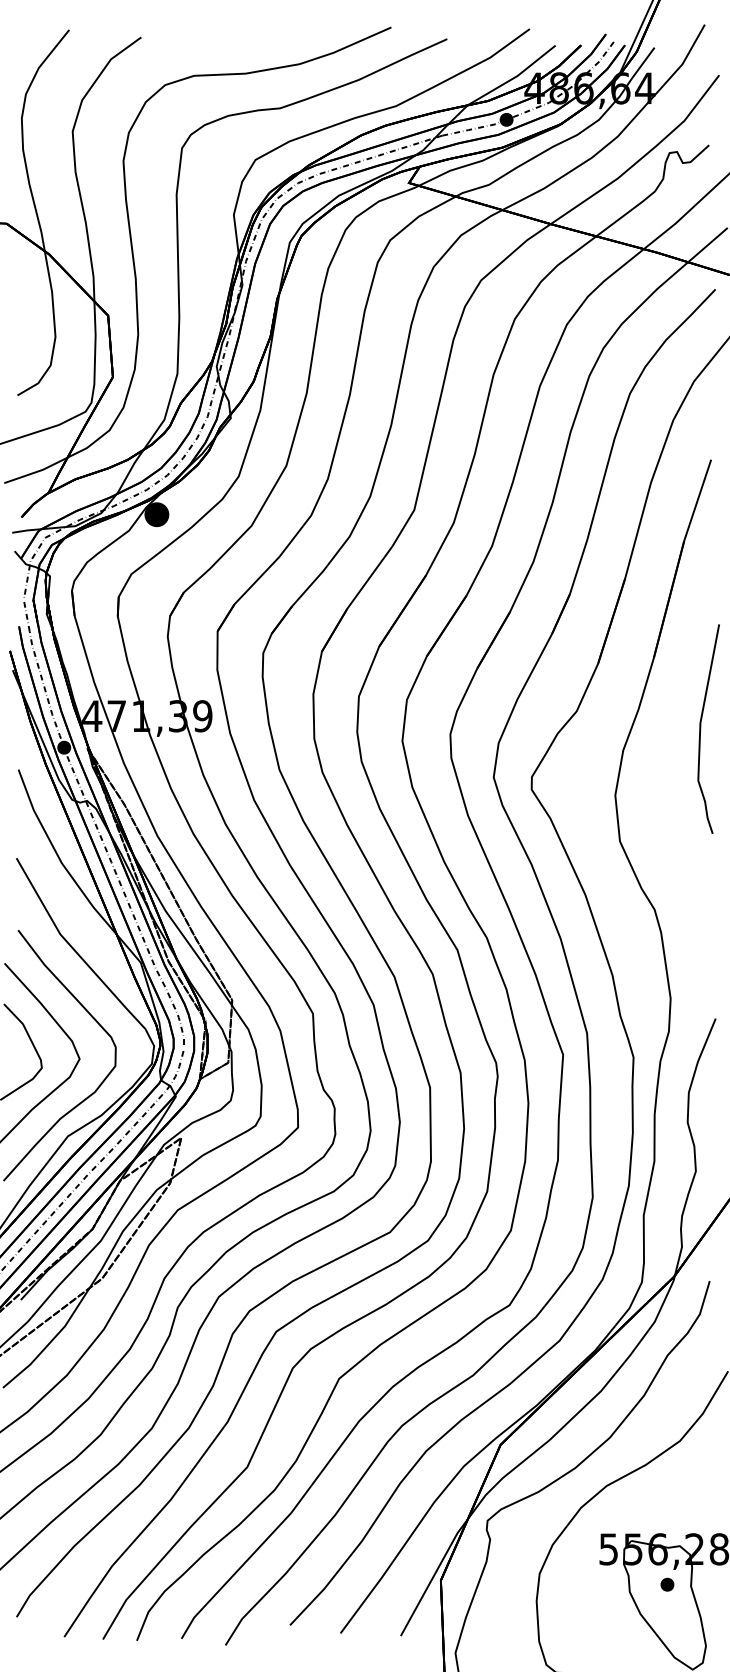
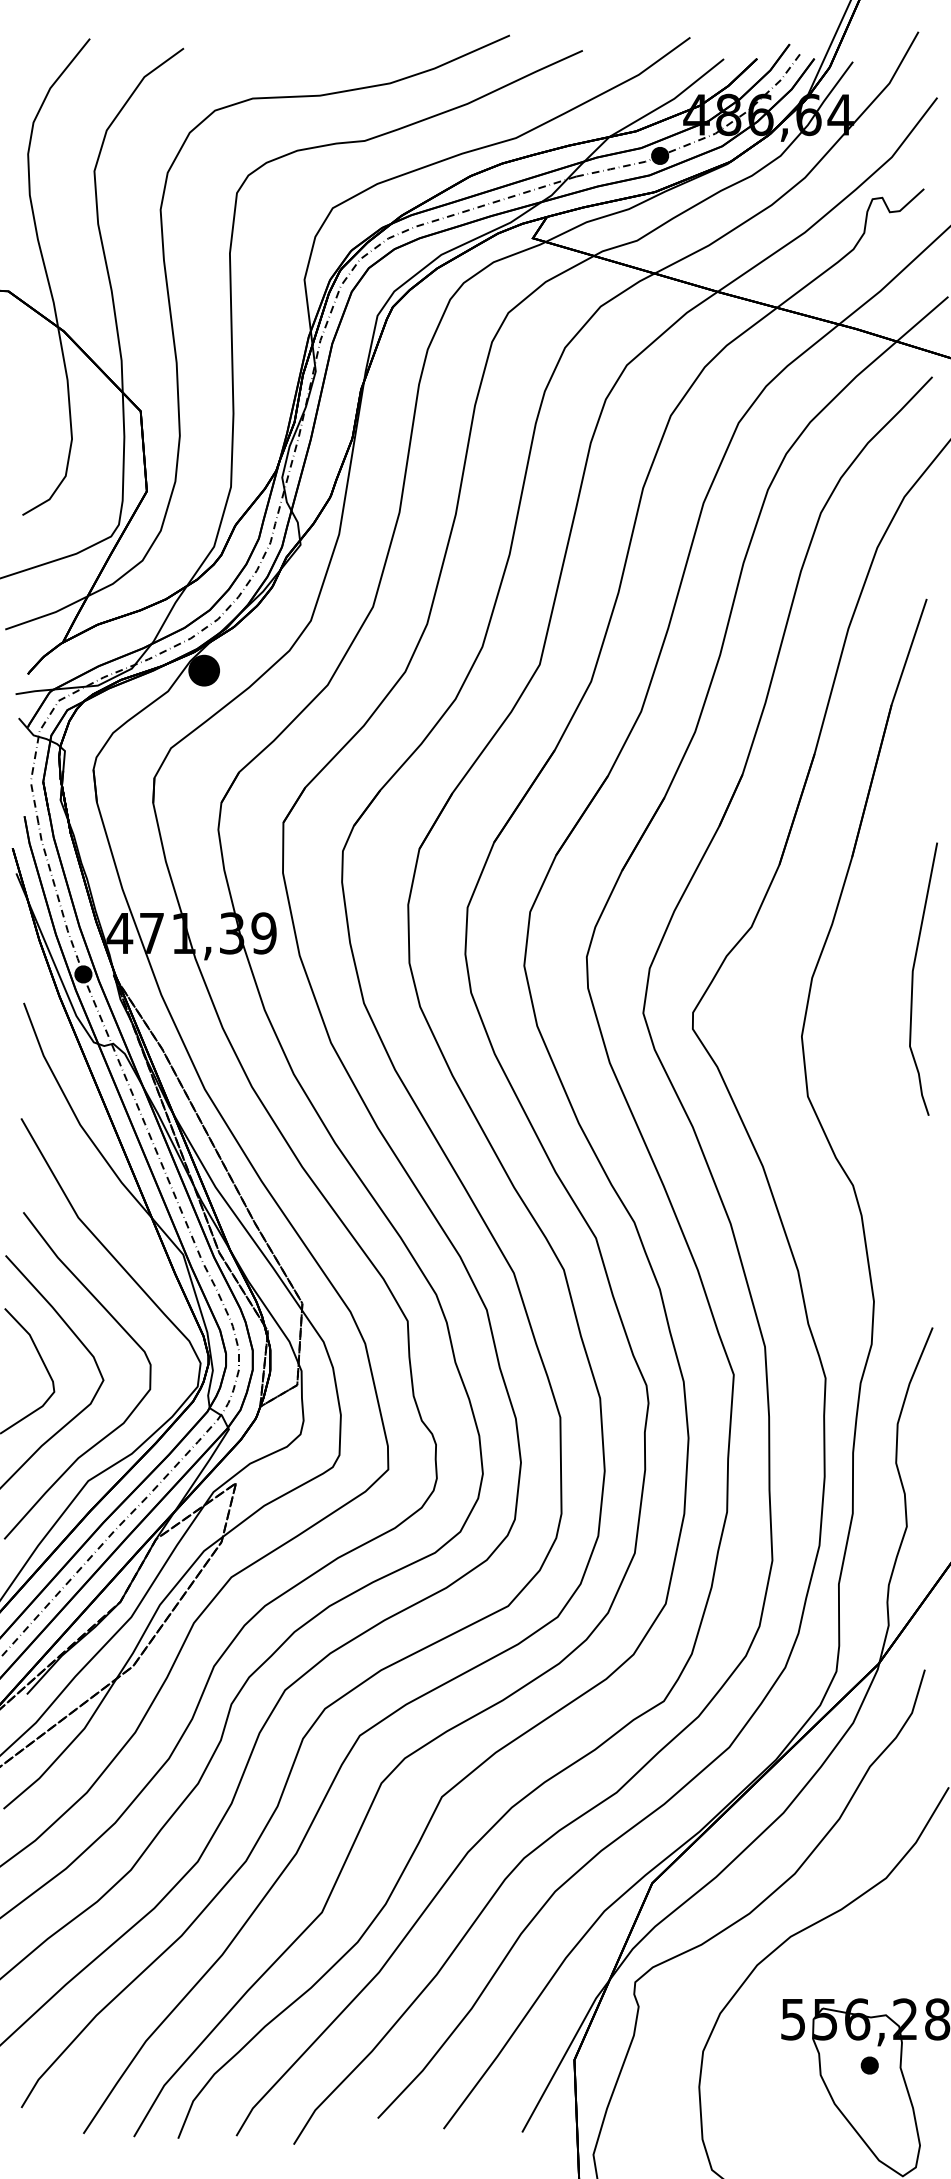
curve: (700, 728) -> (913, 978), moved

